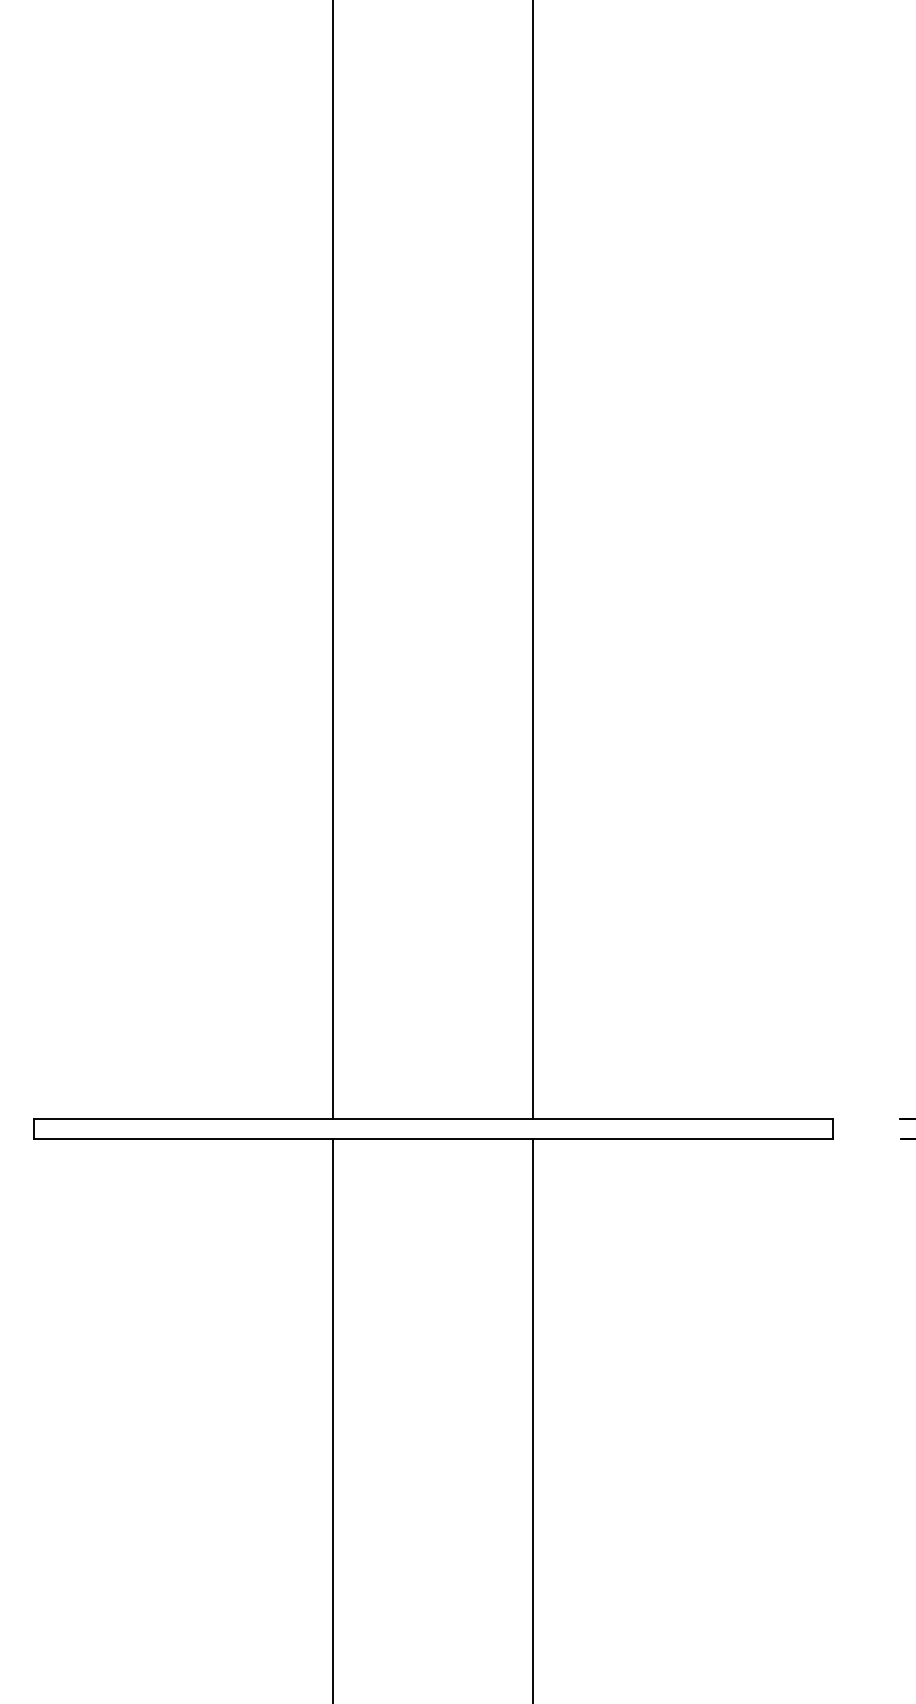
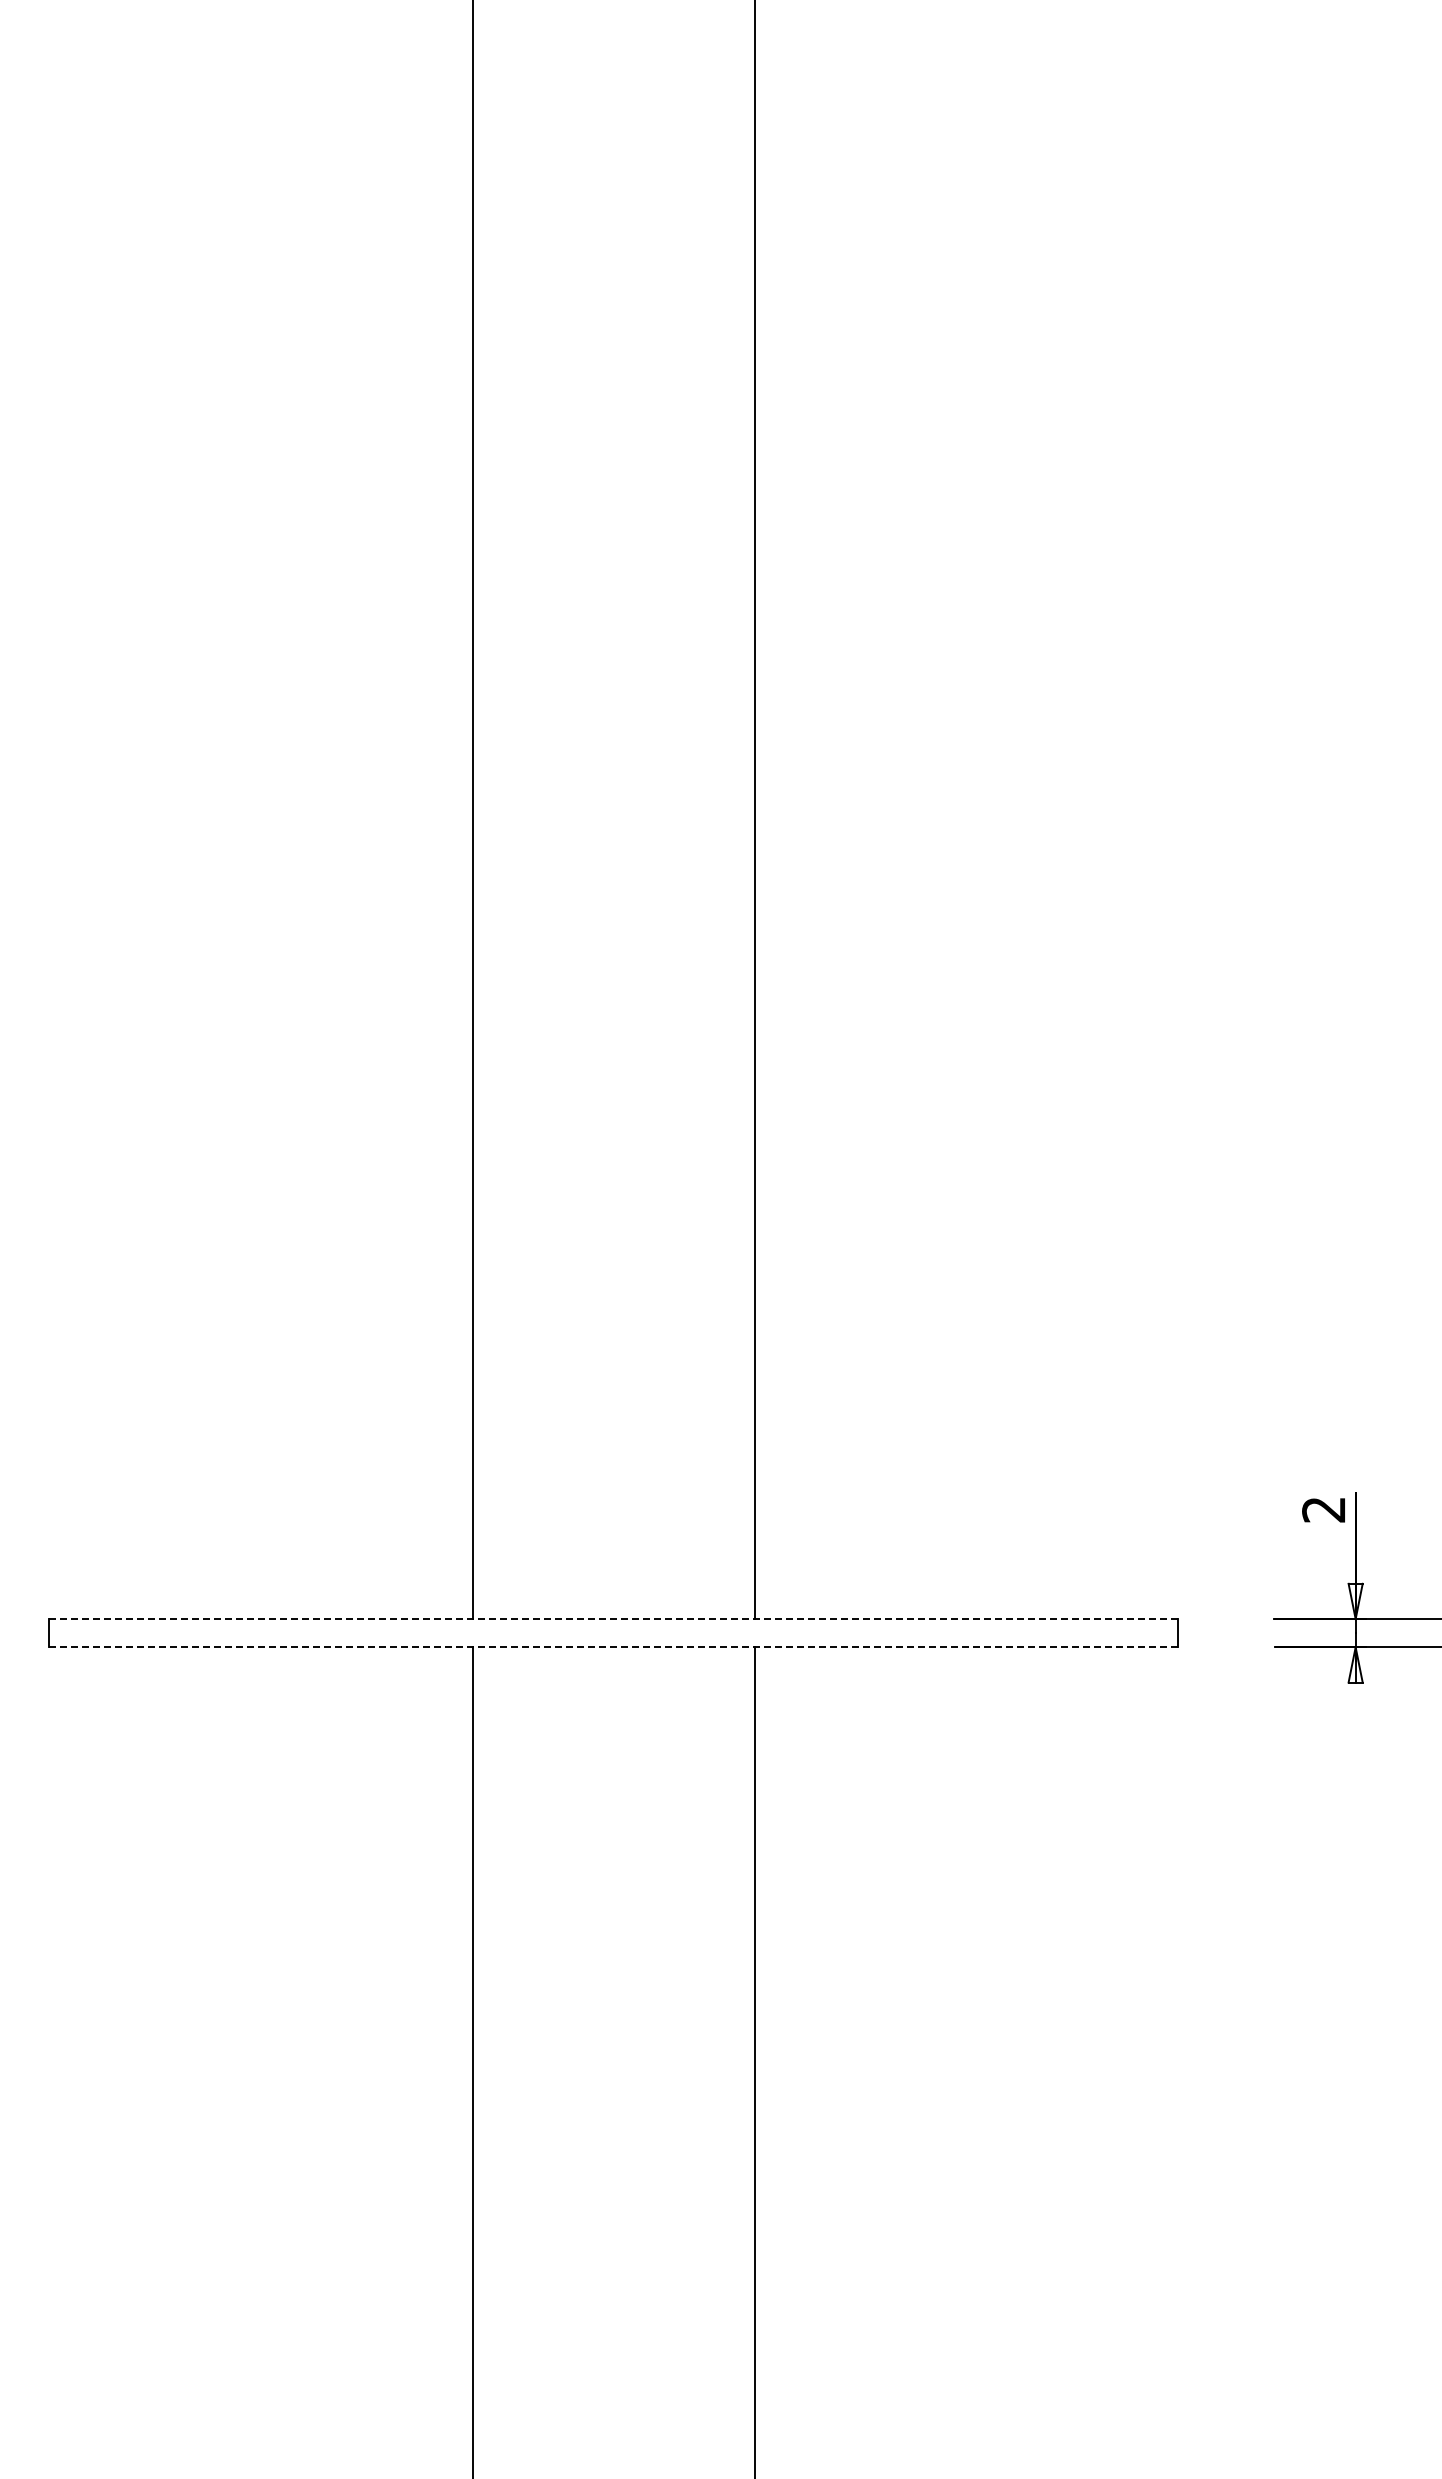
line: (433, 1119) -> (614, 1619), solid -> dashed
line: (433, 1139) -> (614, 1647), solid -> dashed

